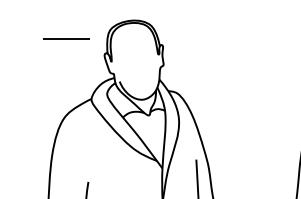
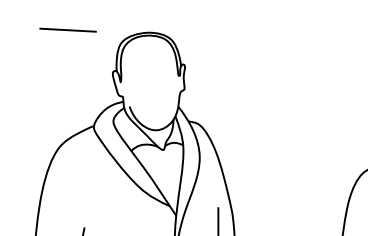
line: (66, 38) -> (68, 29), moved

